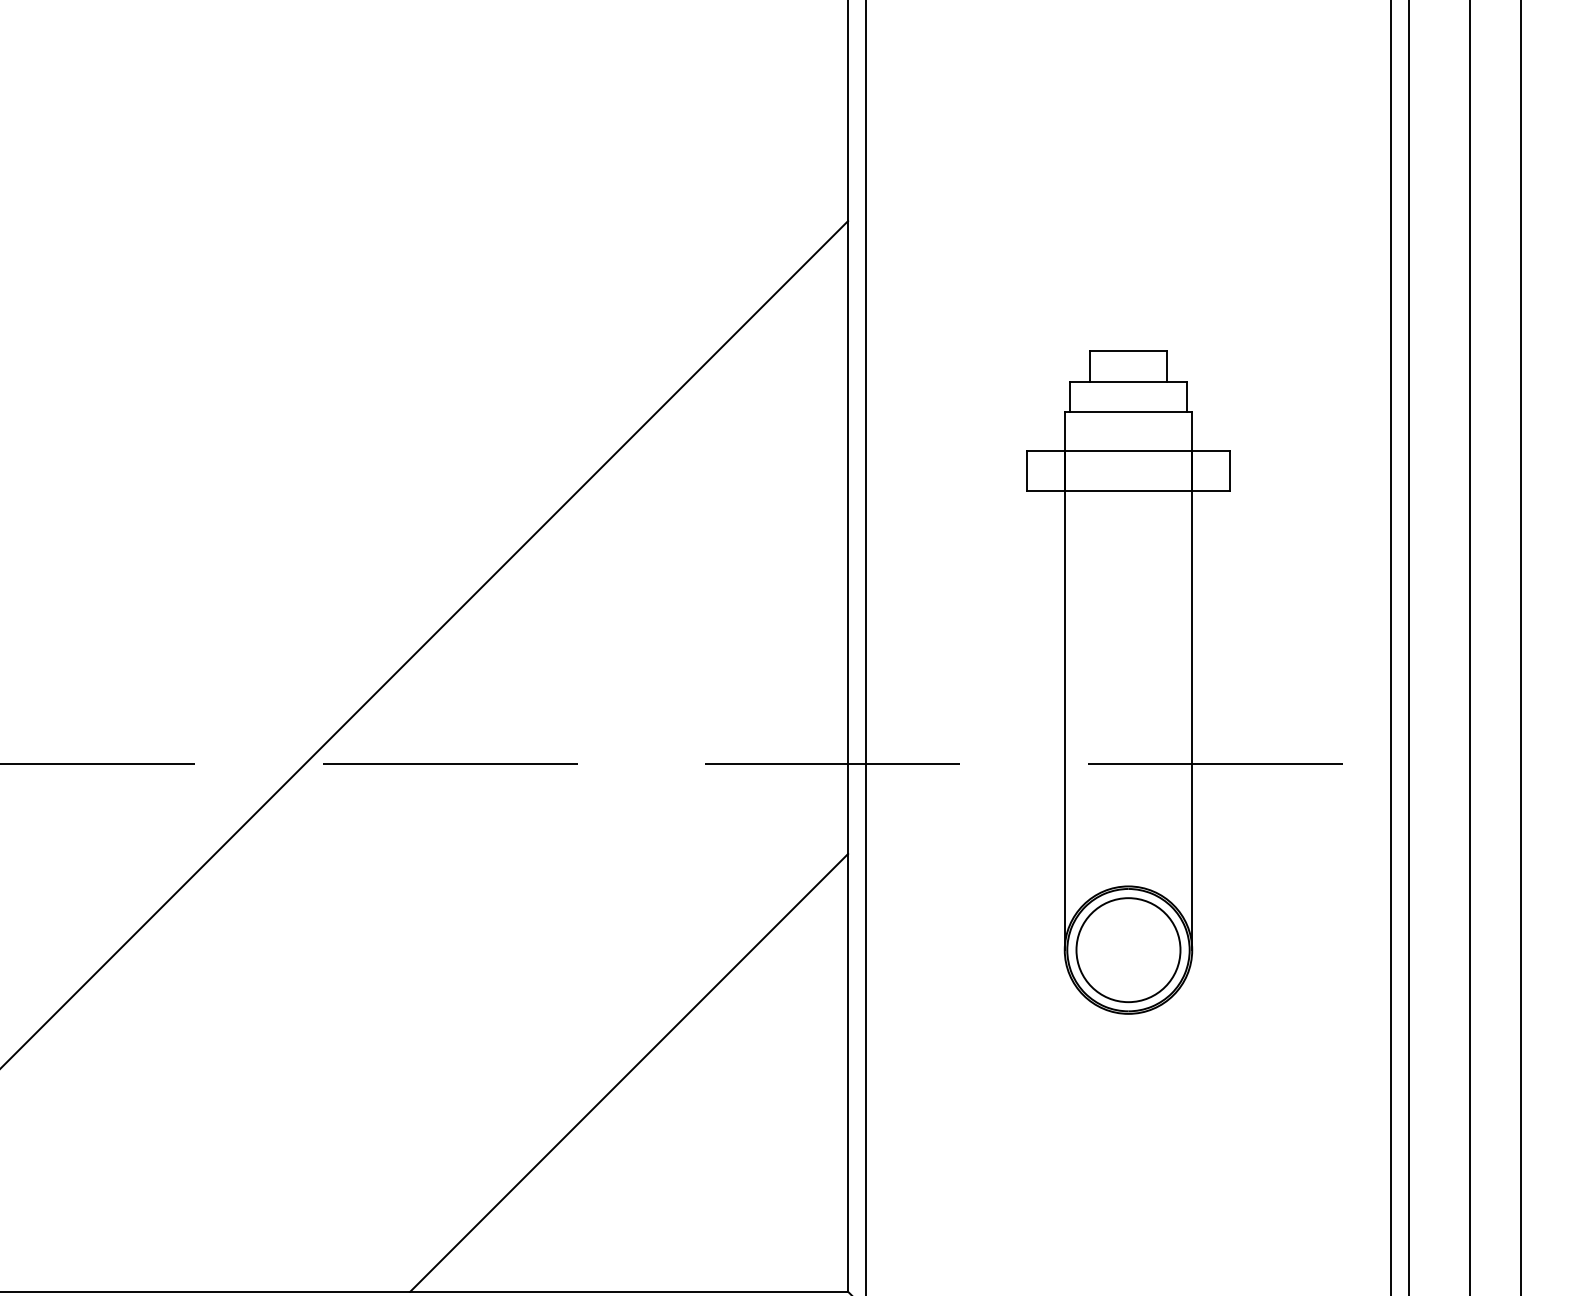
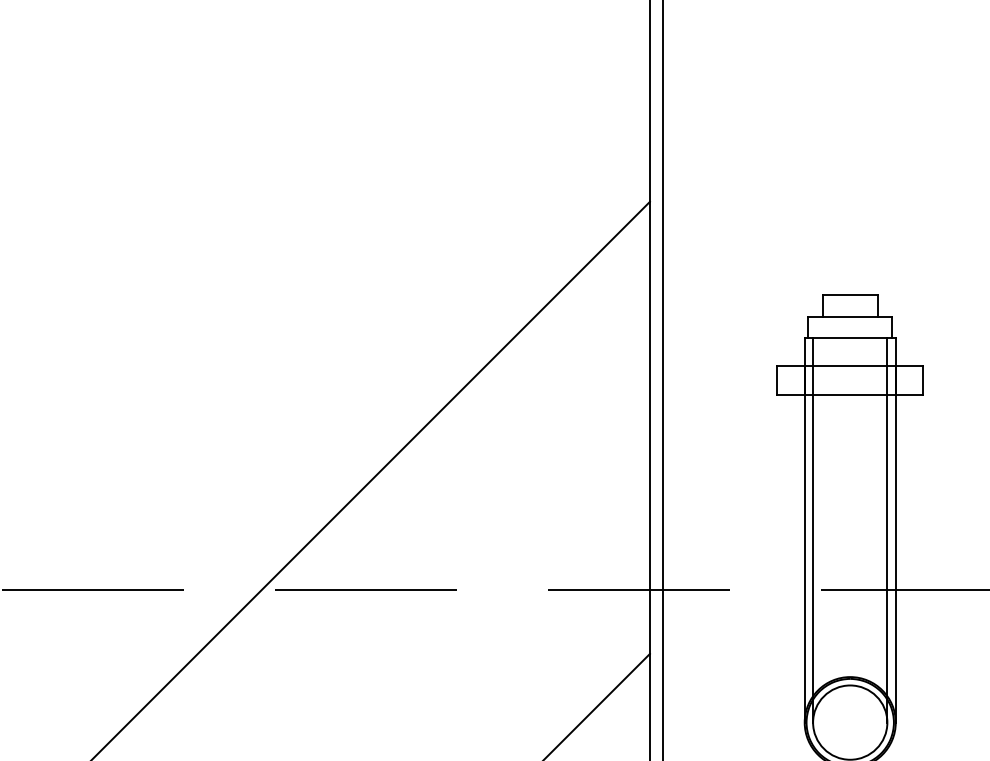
line: (1076, 681) -> (813, 530), added
line: (1180, 681) -> (887, 530), added

